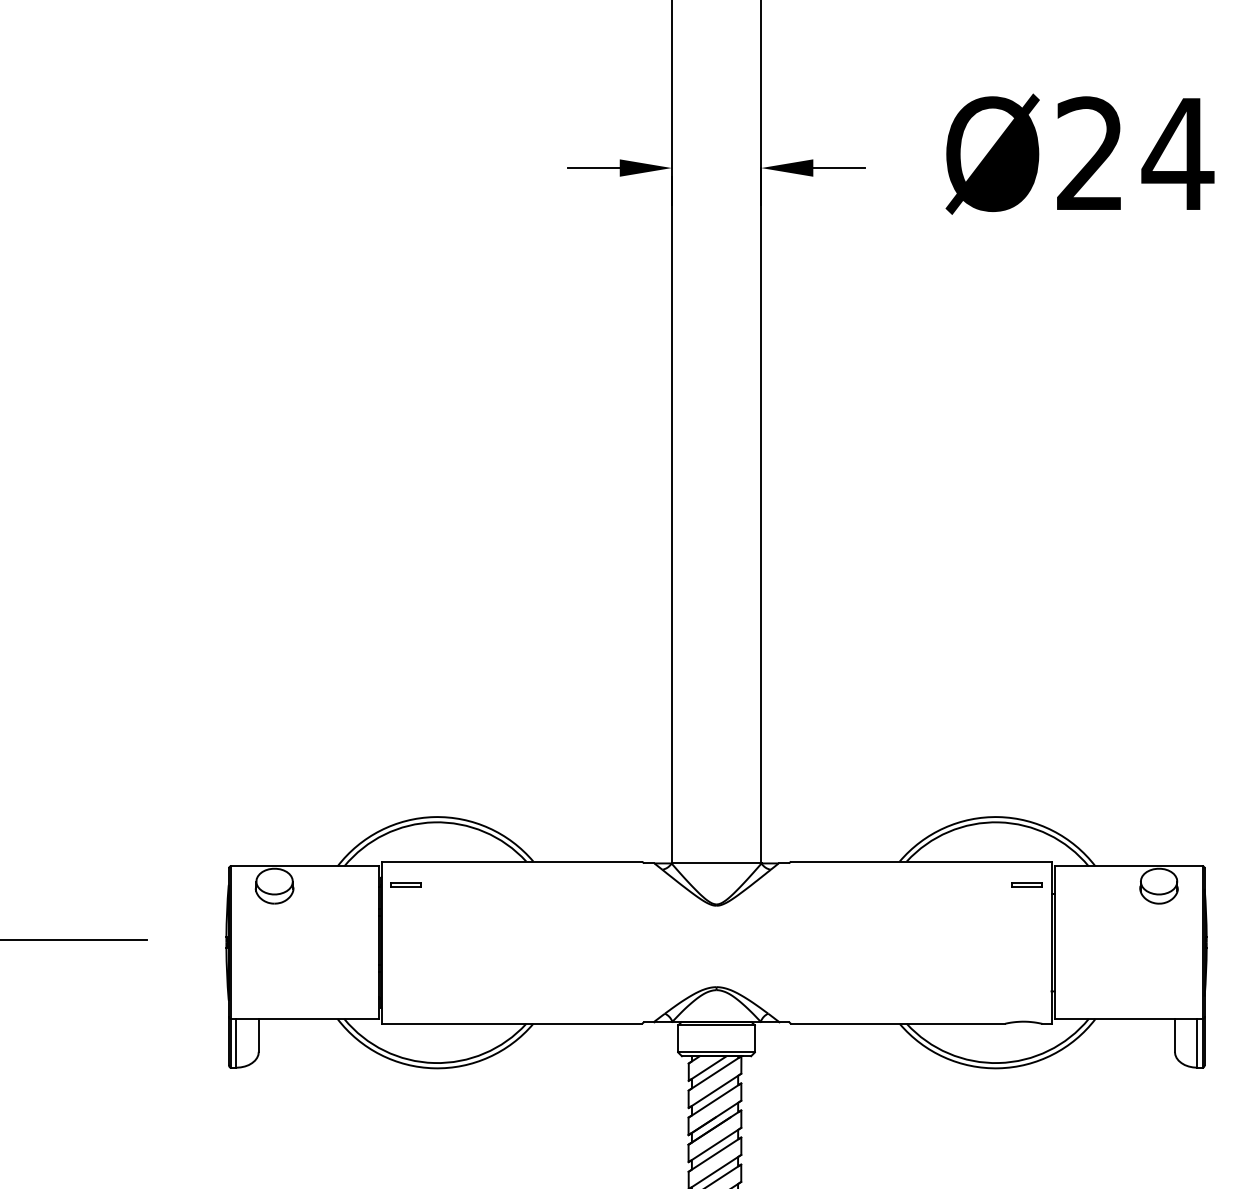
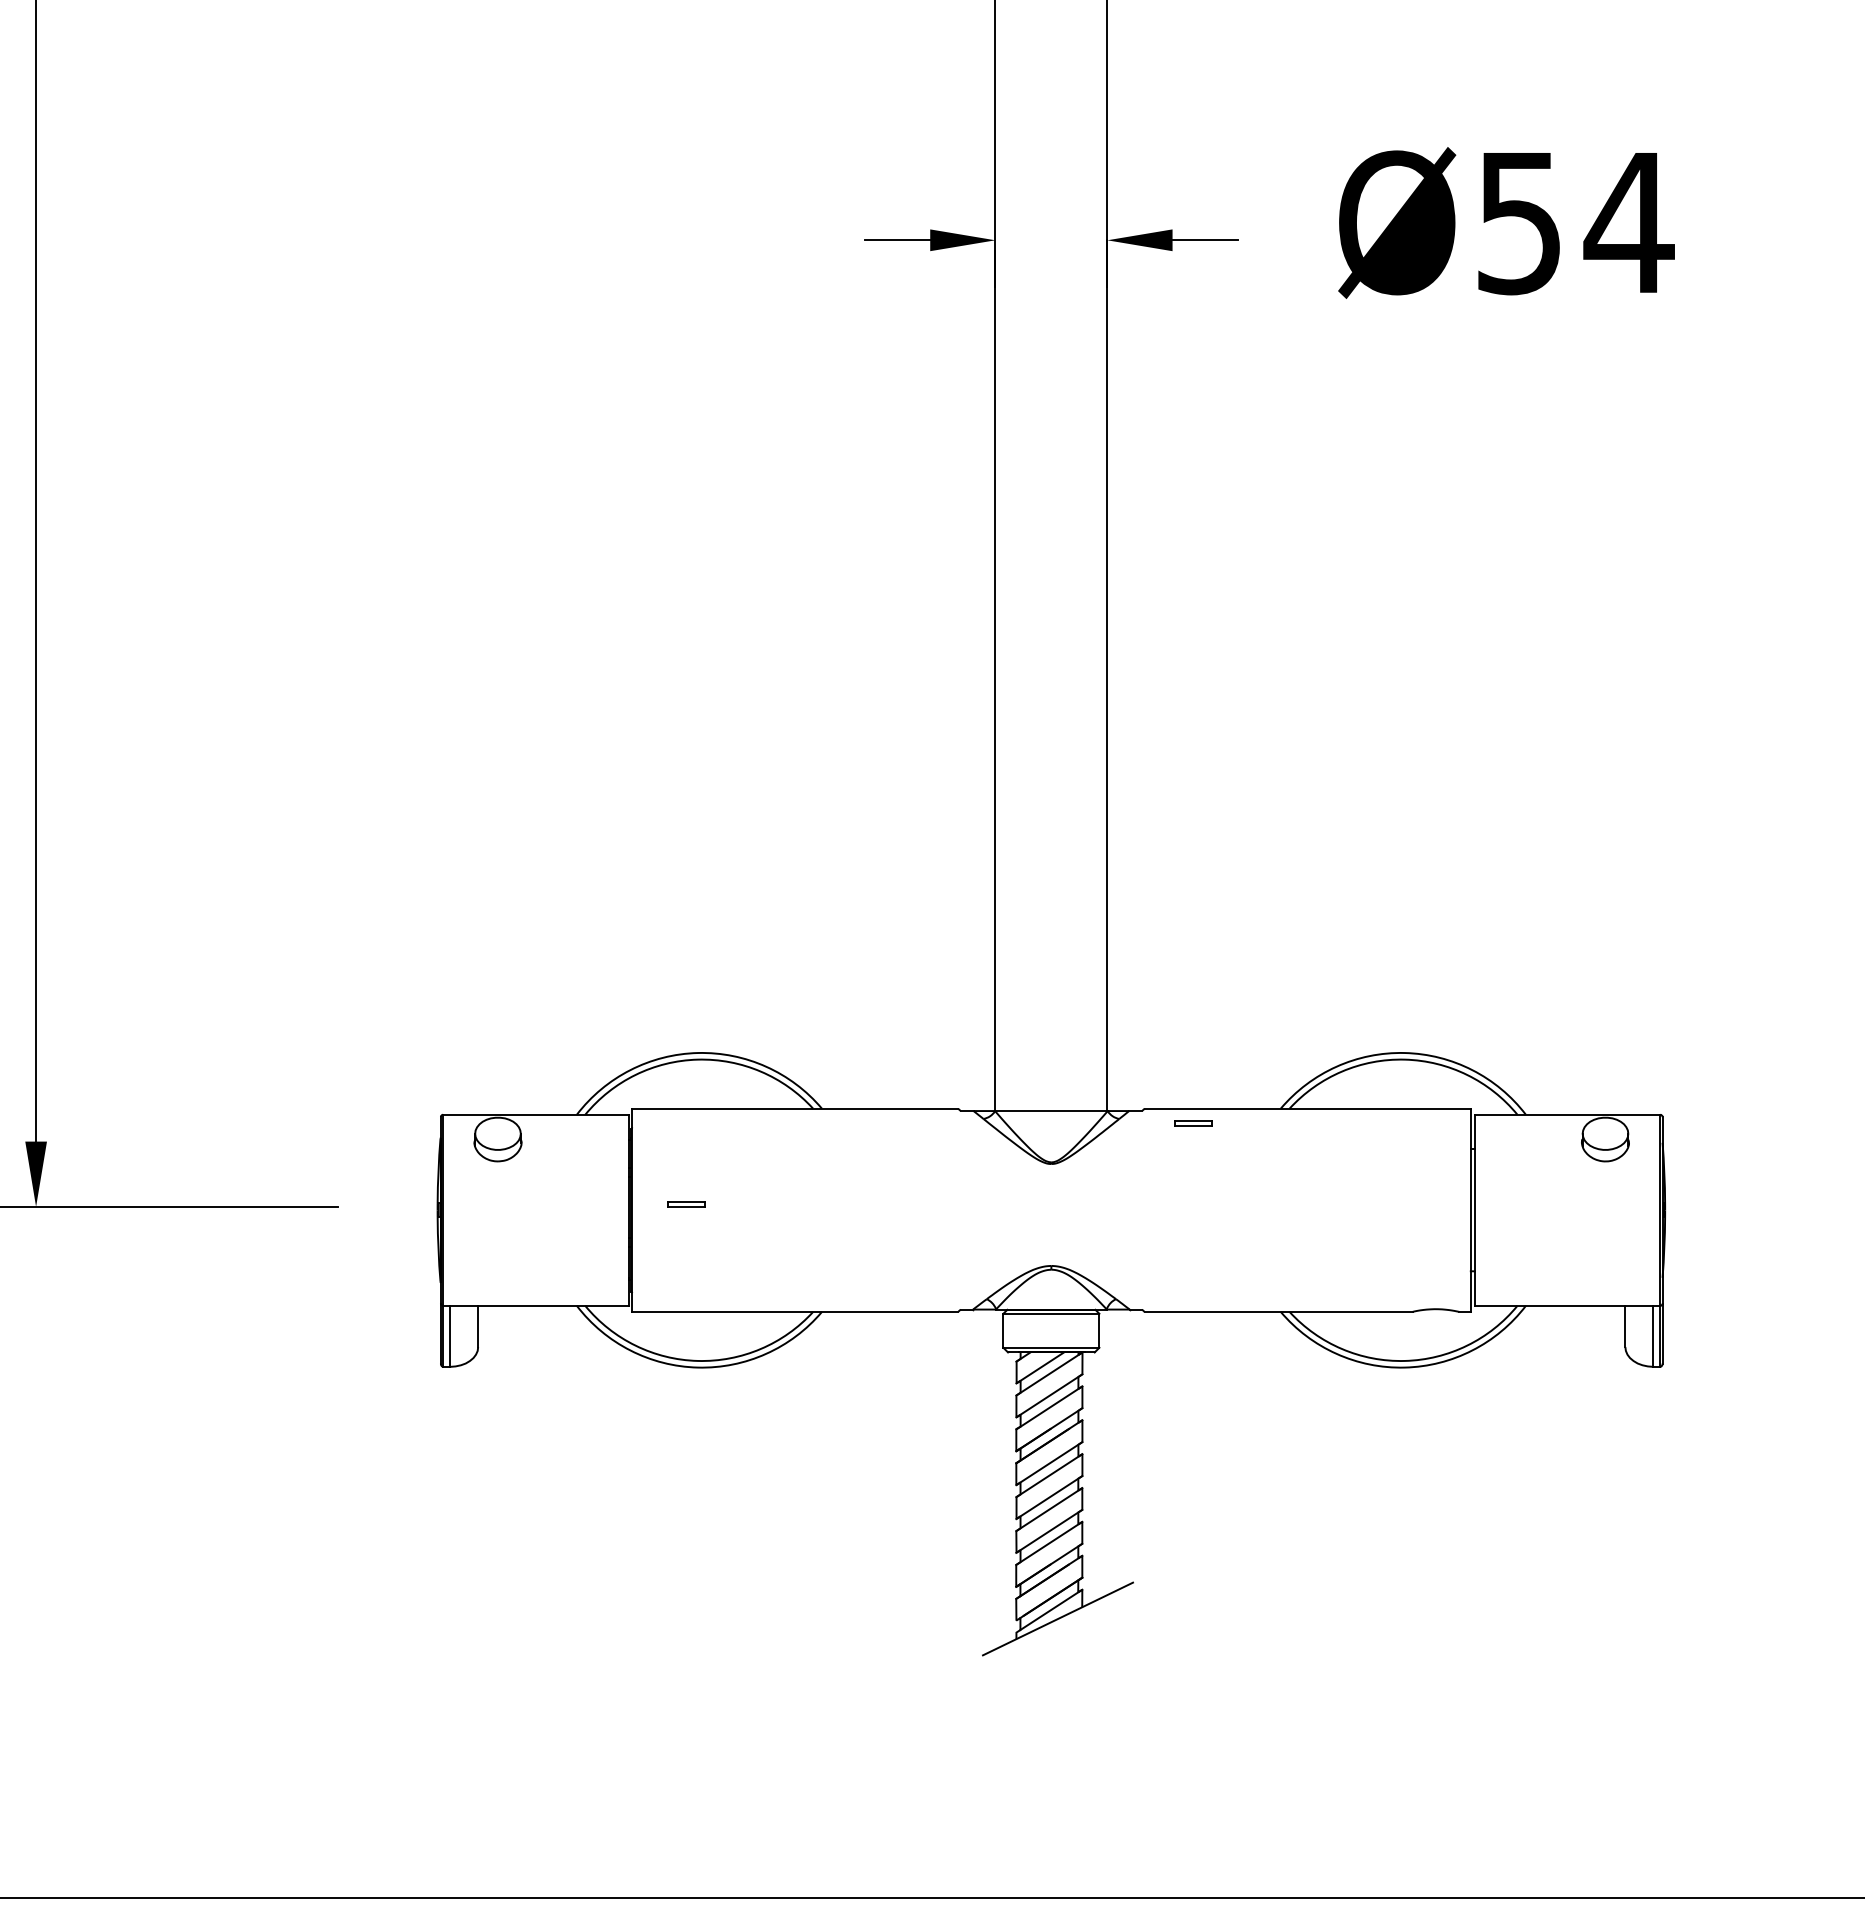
text: (1089, 153) -> (1518, 222), Ø24 -> Ø54
part: (405, 885) -> (686, 1204), moved
part: (1027, 885) -> (1193, 1123), moved

